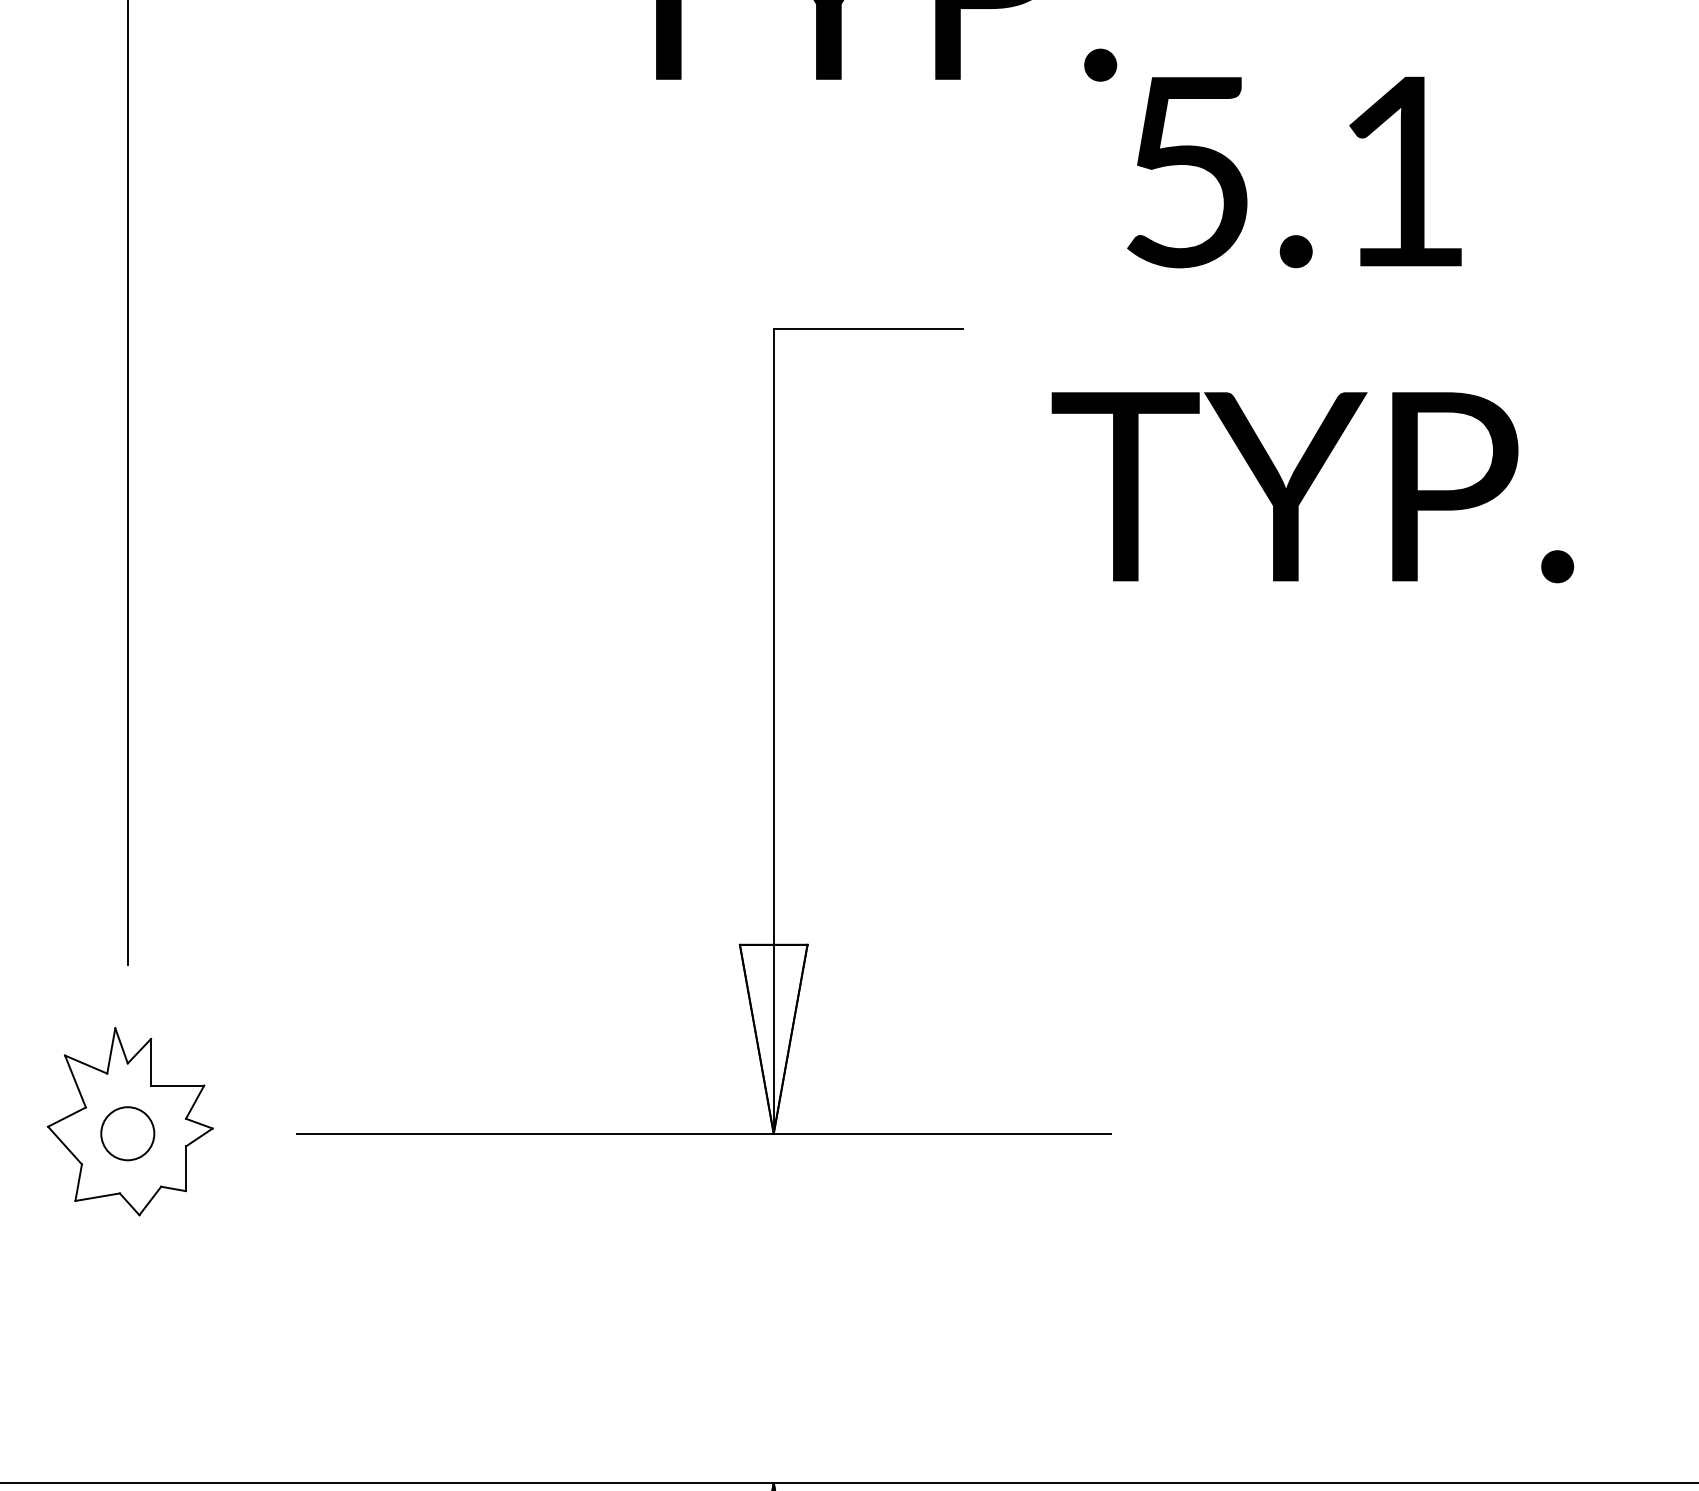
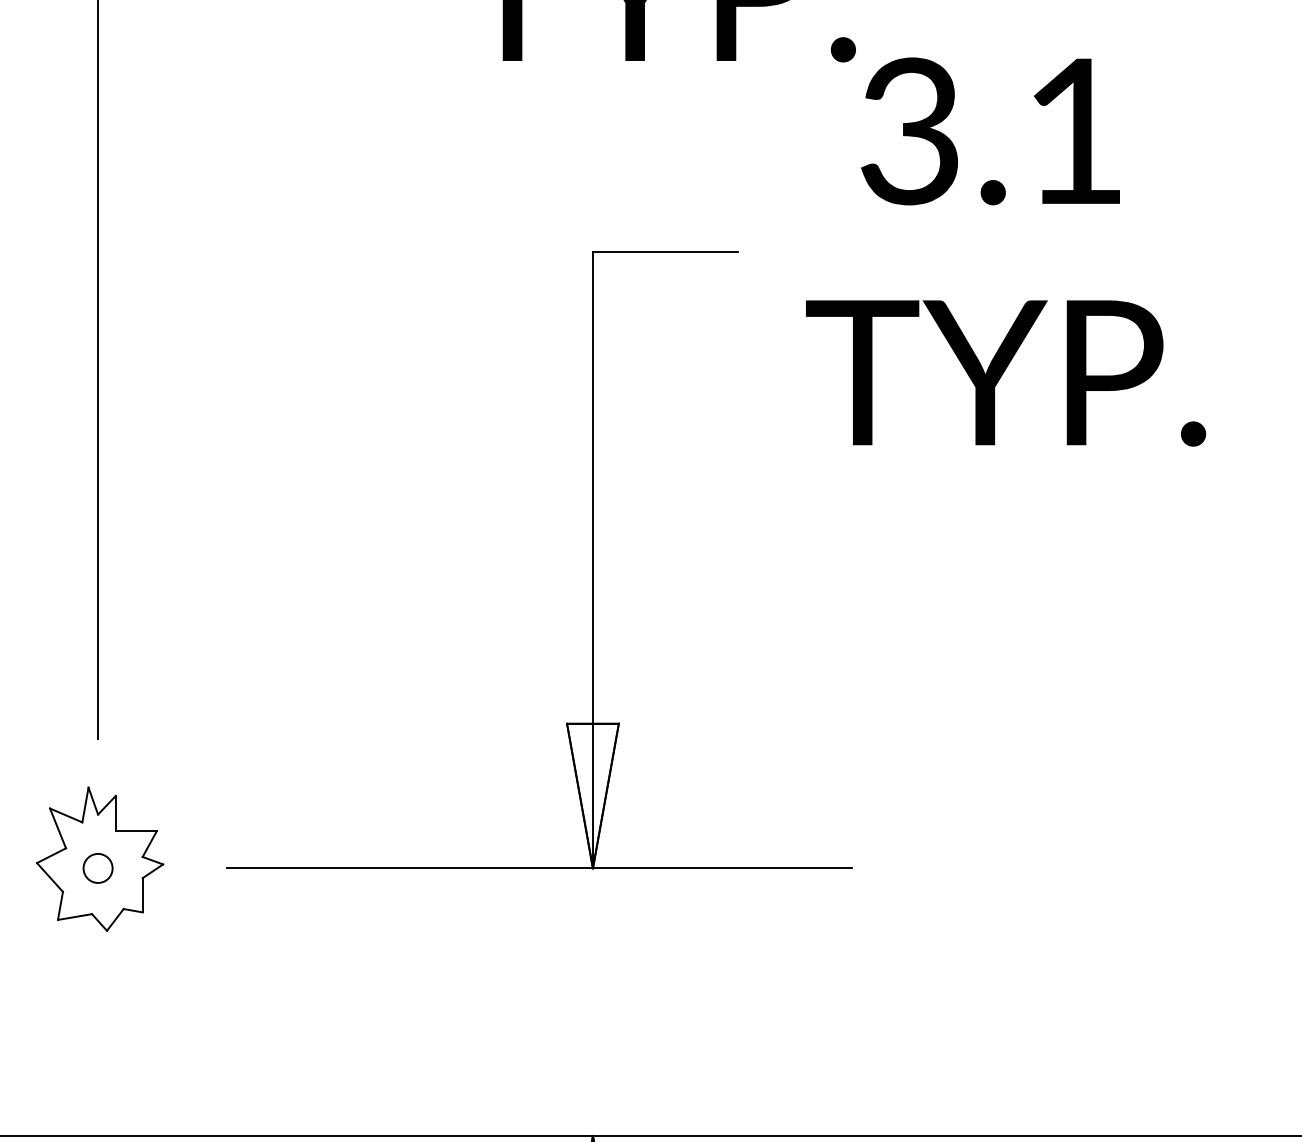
text: (1186, 171) -> (909, 131), 5.1 -> 3.1
circle: (127, 1132) -> (97, 867), size x0.71

